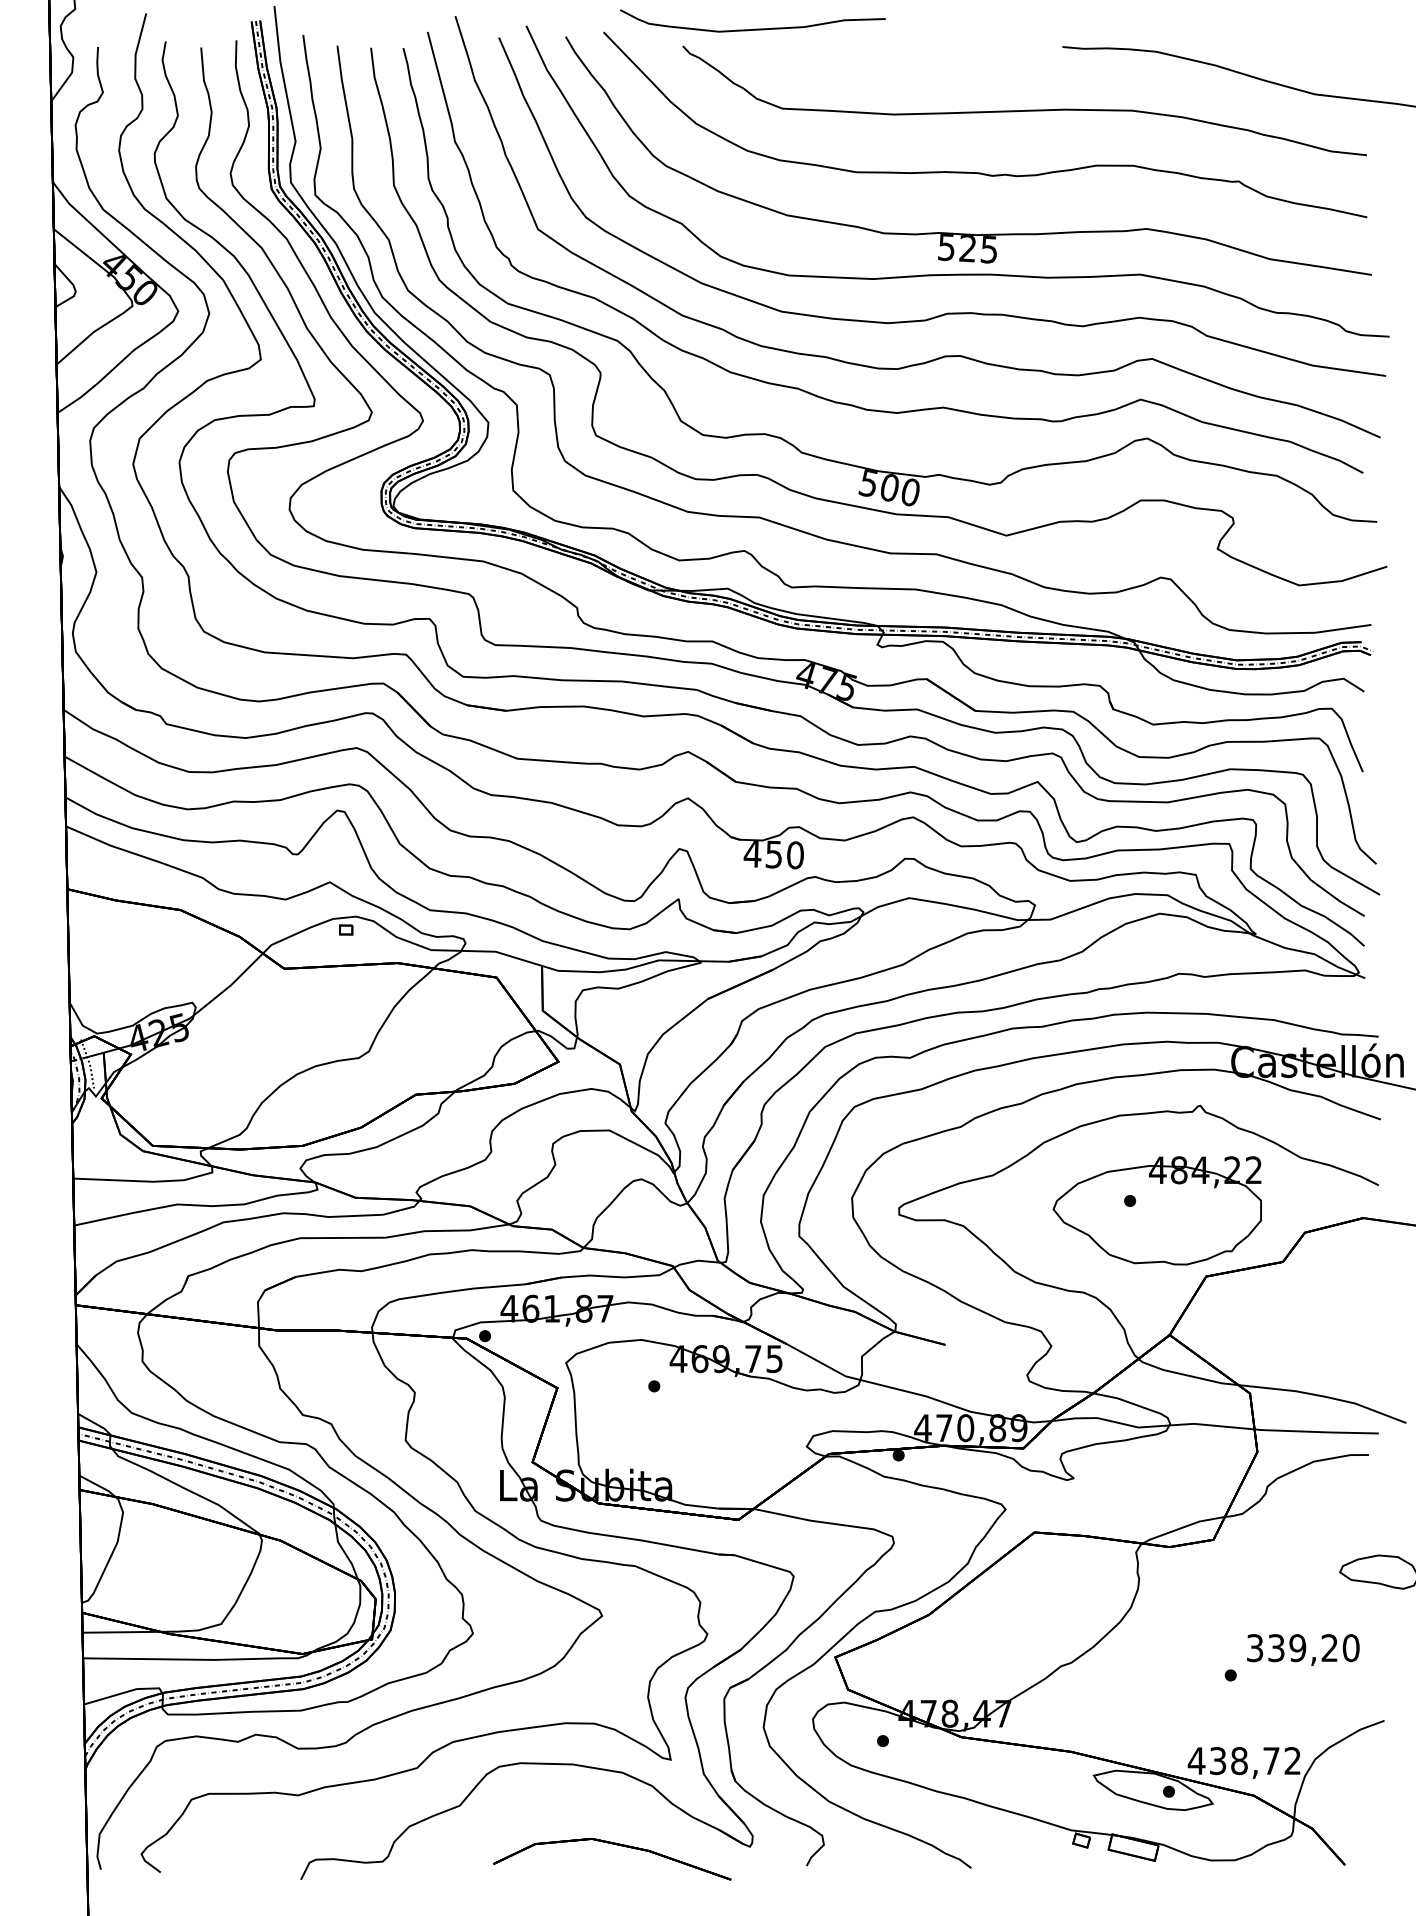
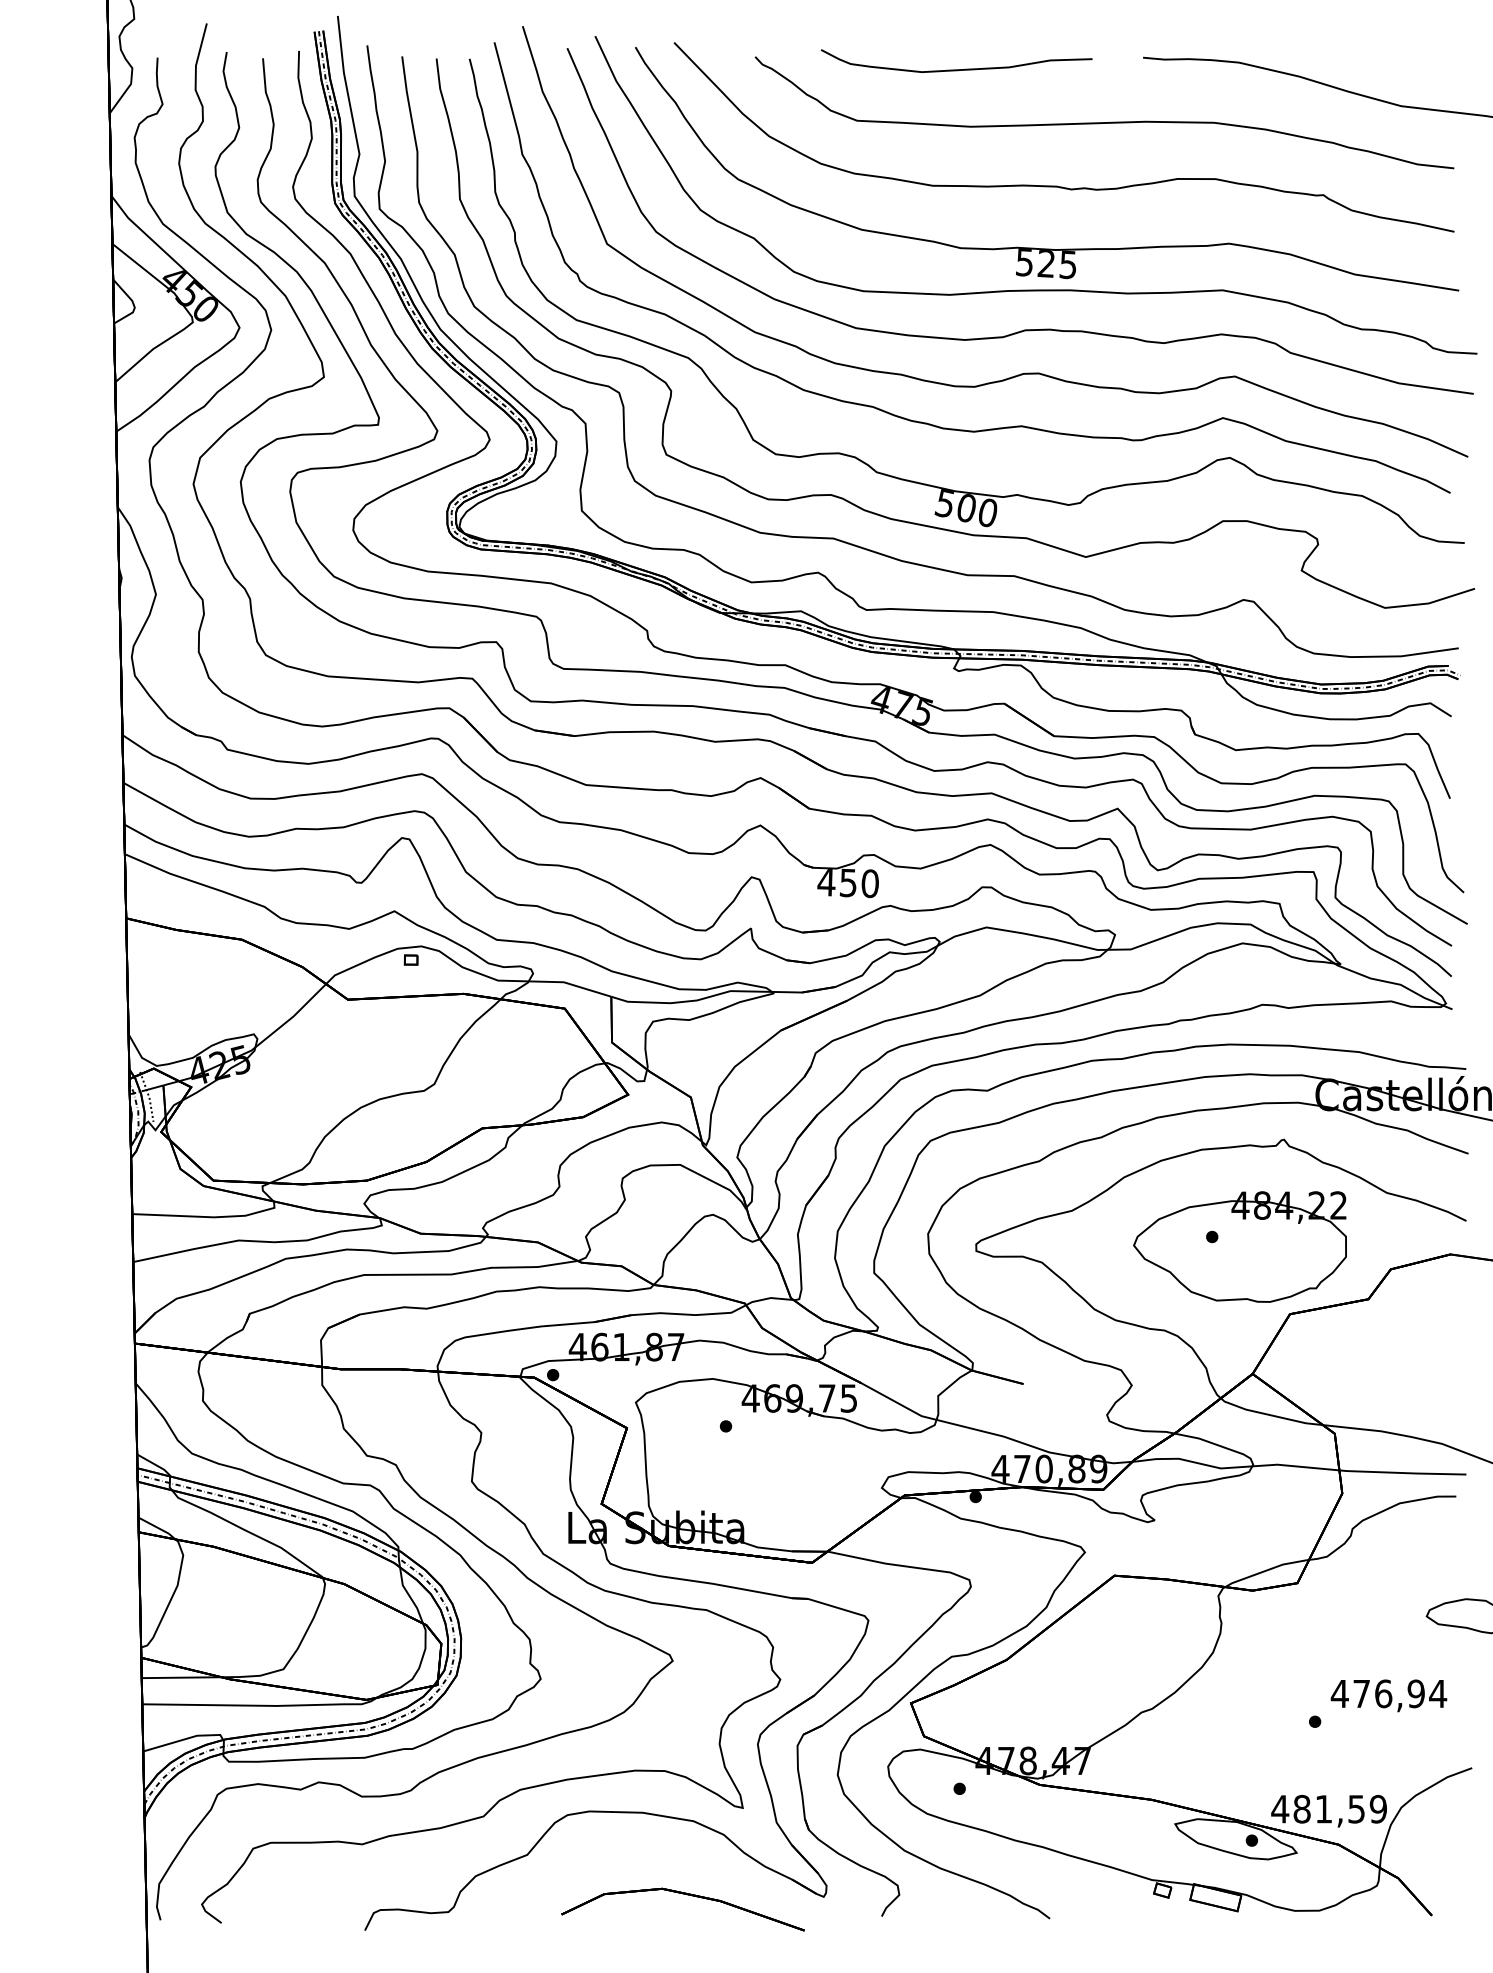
curve: (752, 29) -> (956, 69), moved
text: (1302, 1647) -> (1388, 1693), 339,20 -> 476,94
text: (1254, 1760) -> (1339, 1808), 438,72 -> 481,59

